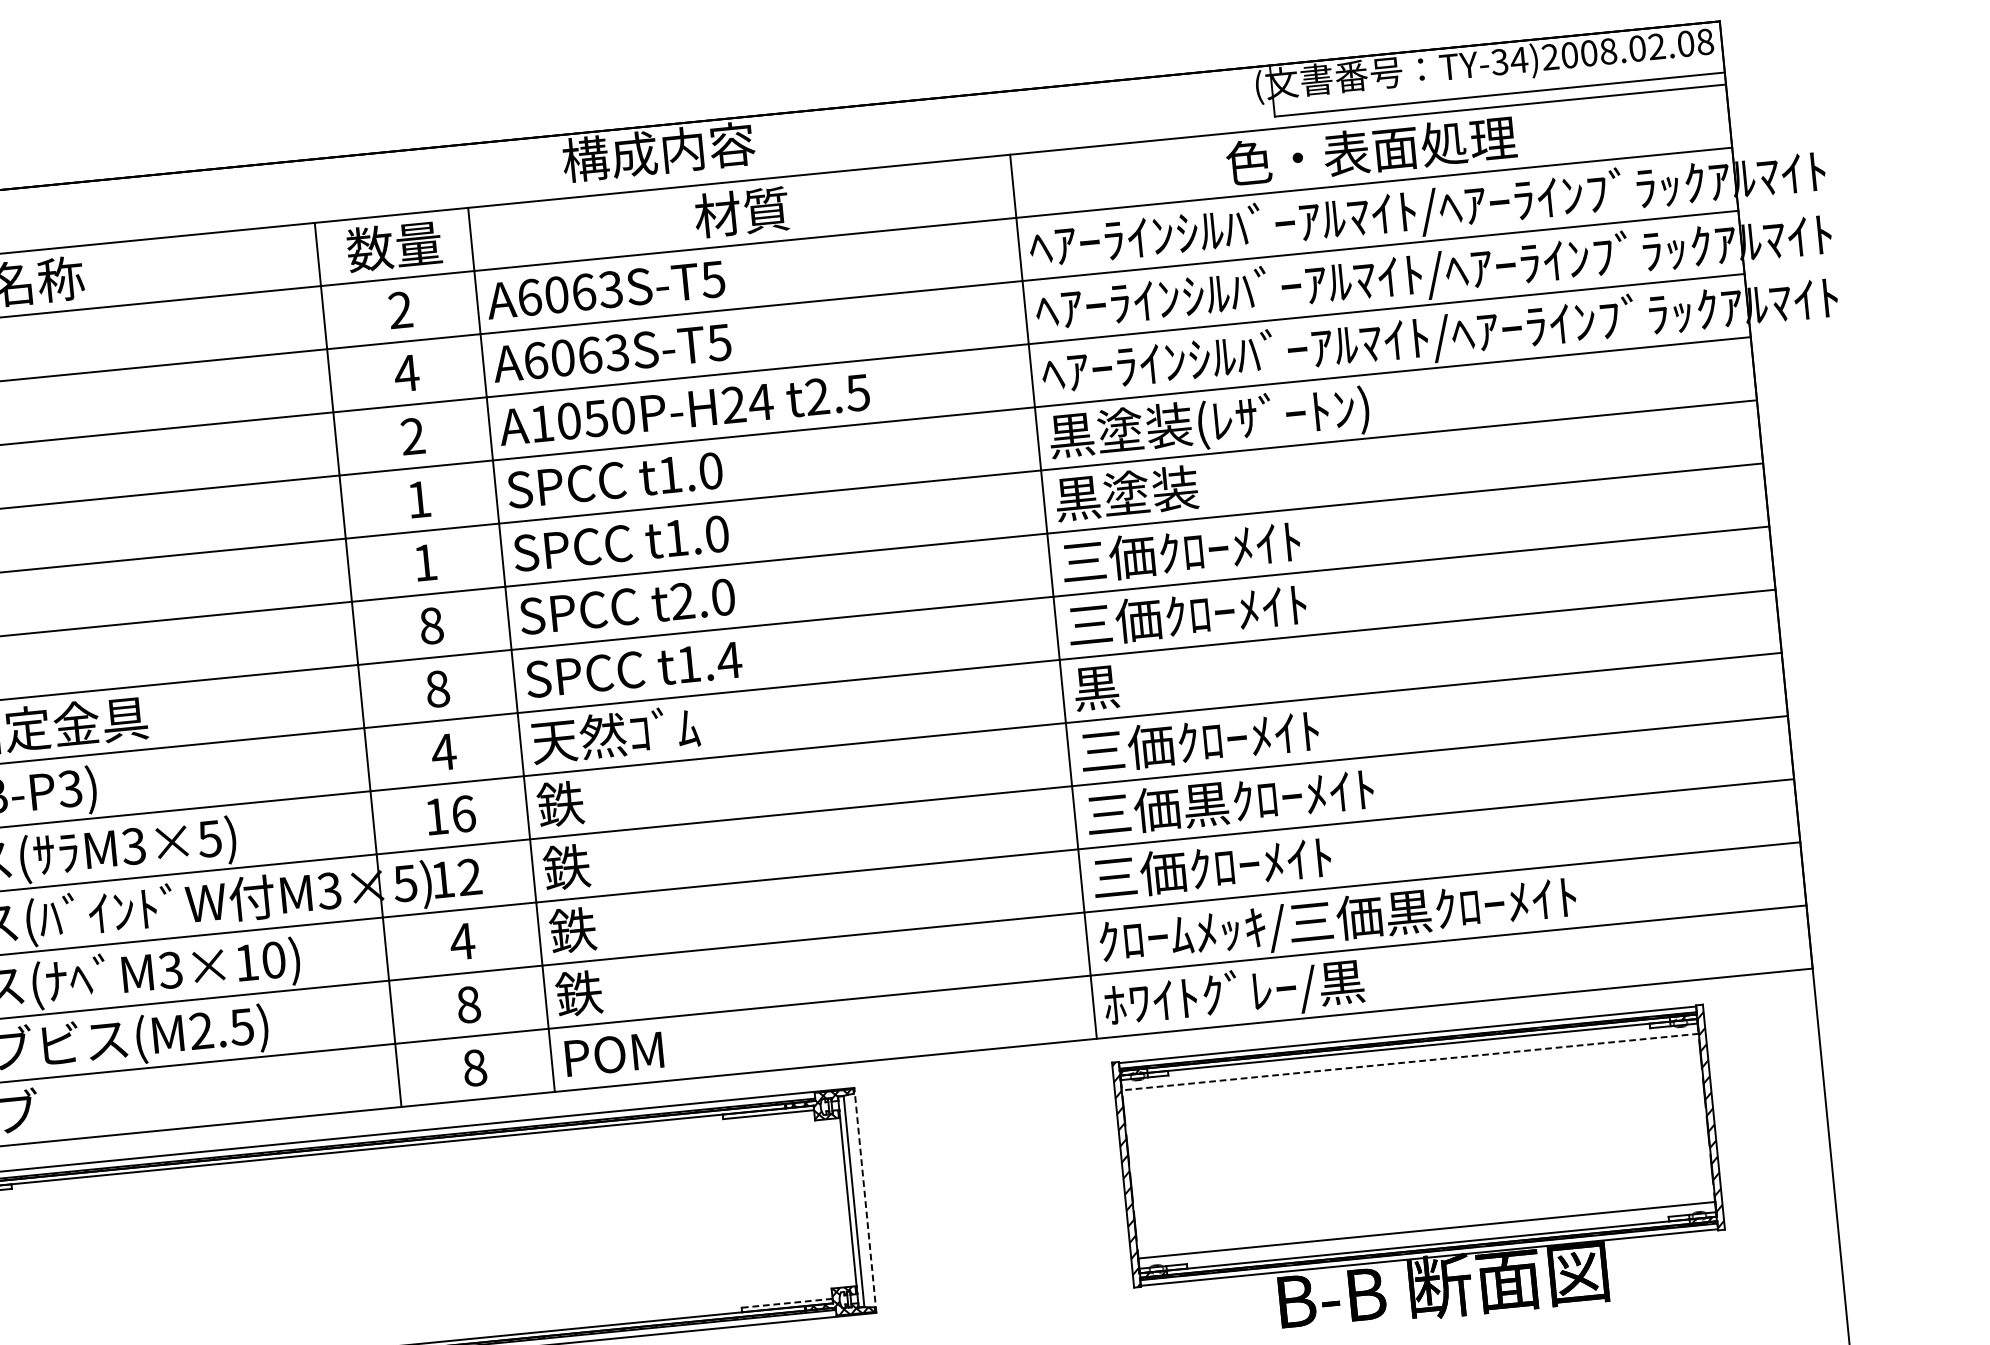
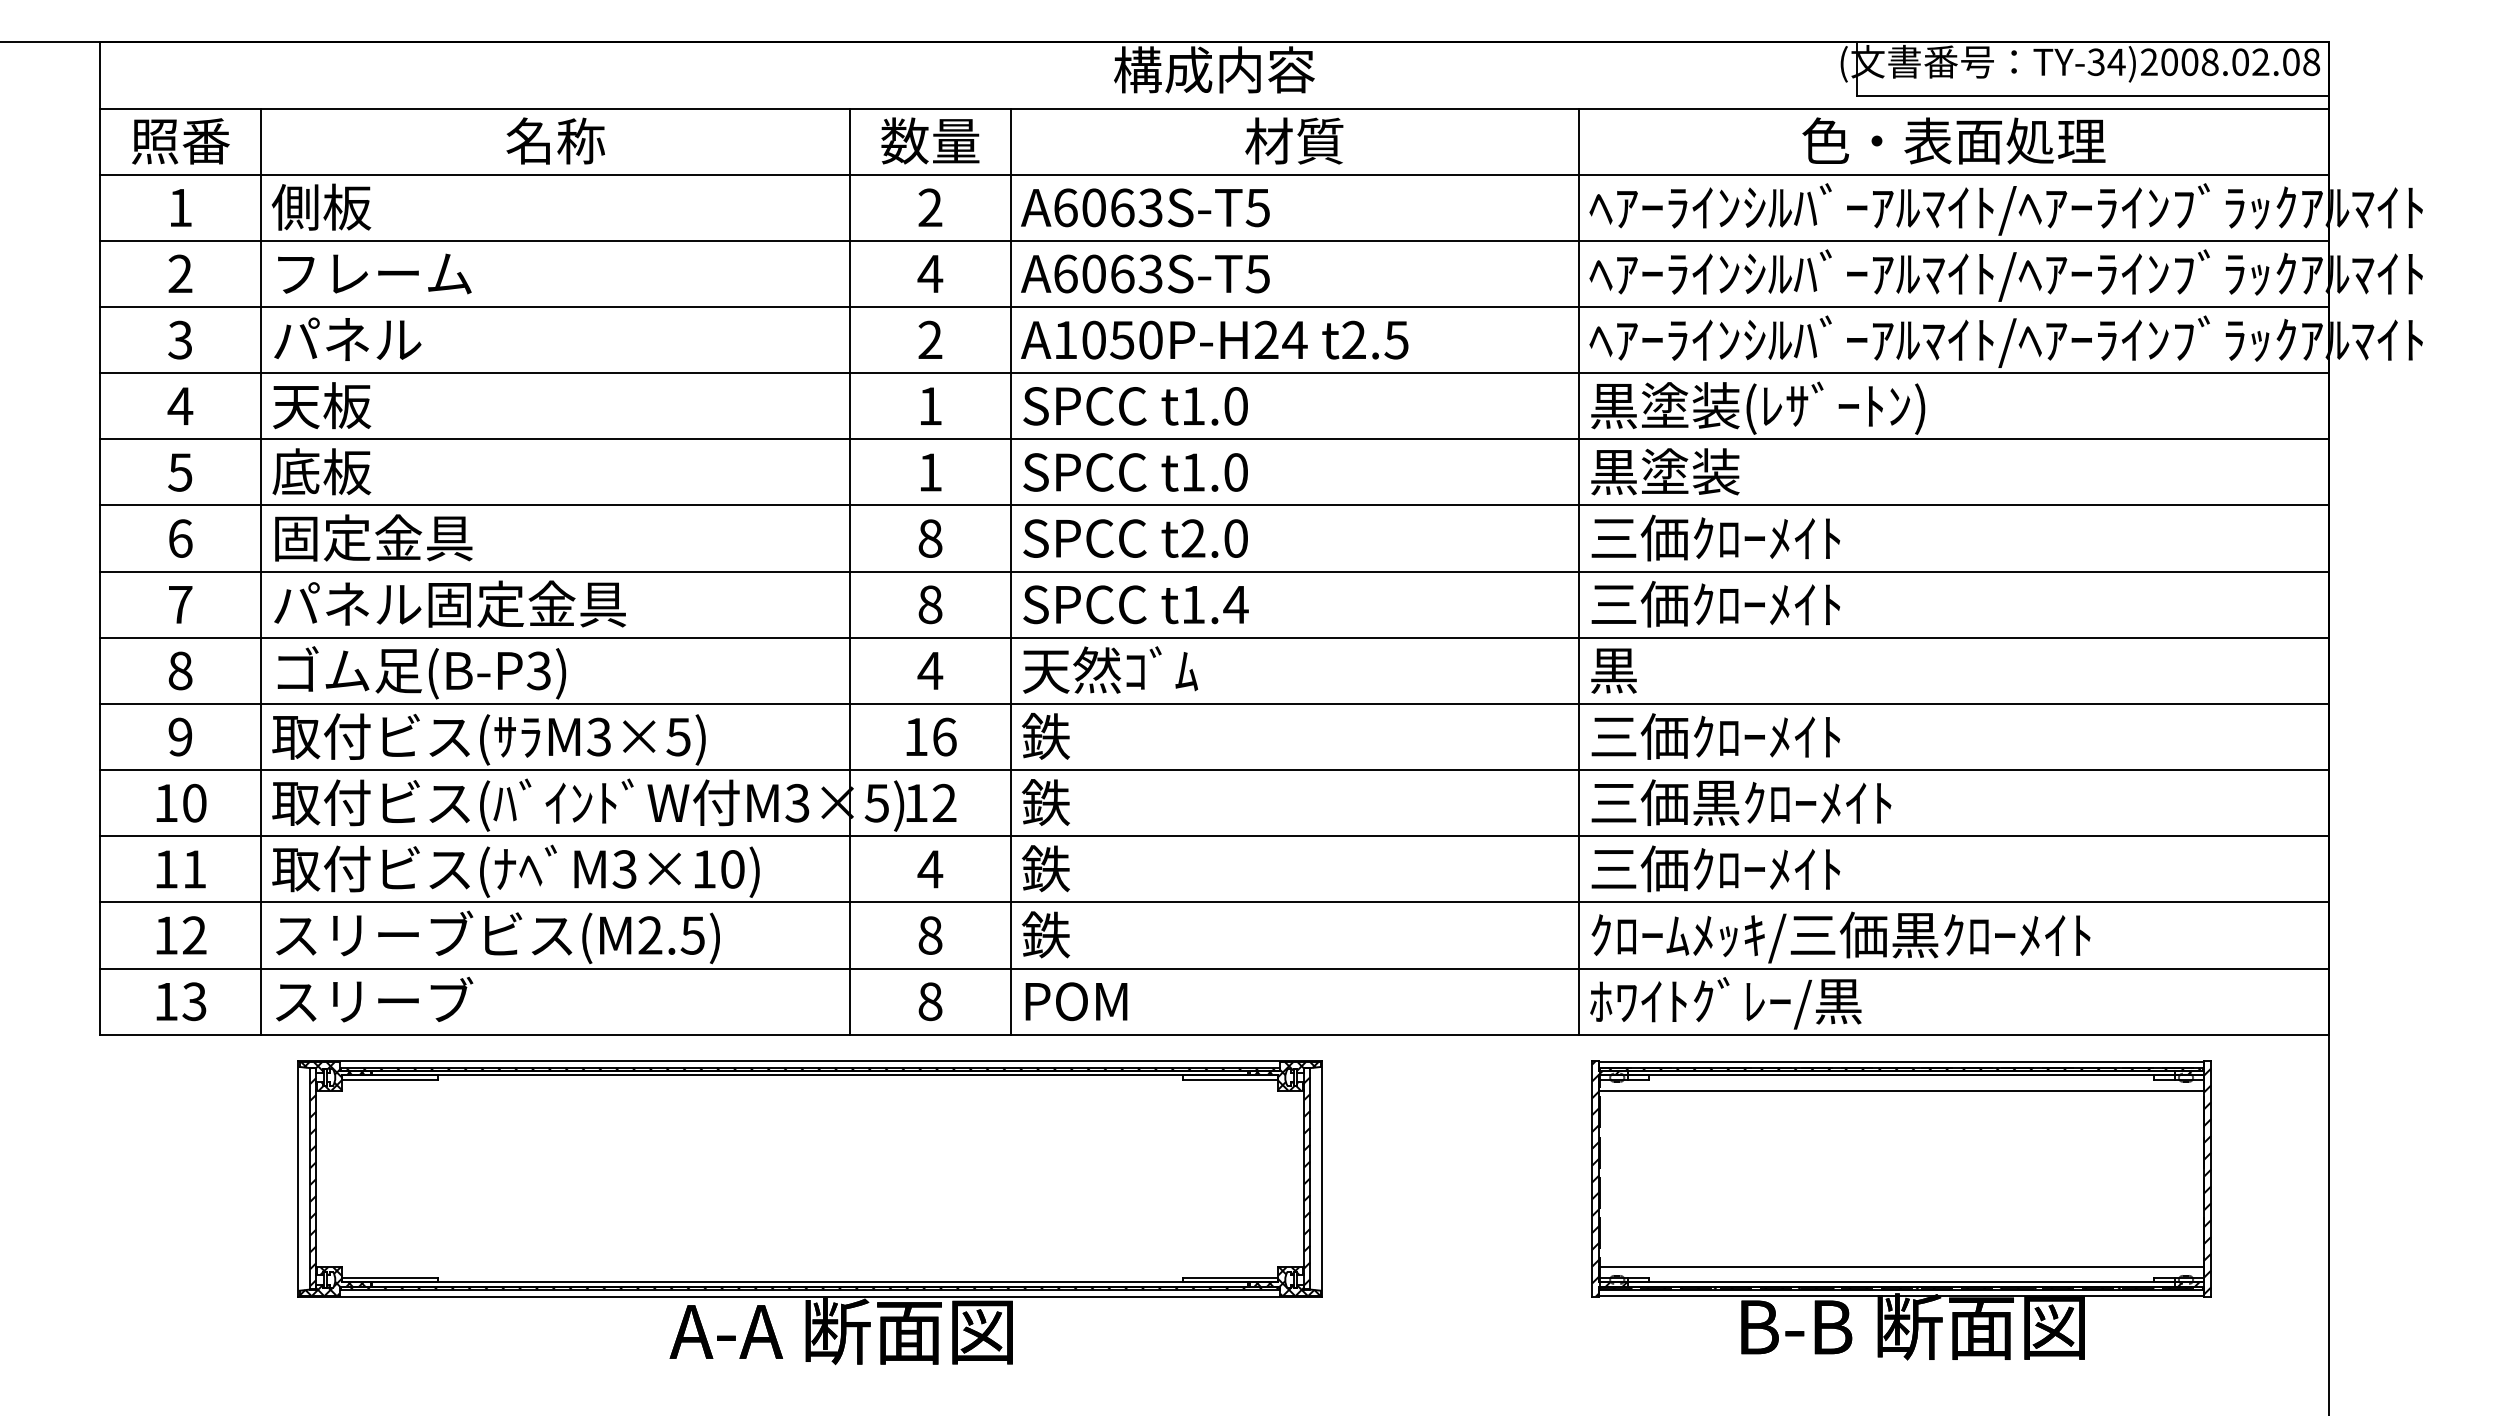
line: (1410, 1061) -> (1901, 1090), dashed -> solid
line: (865, 1200) -> (1322, 1178), dashed -> solid
hatch: (851, 1204) -> (1307, 1181), added
line: (787, 1303) -> (1230, 1277), dashed -> solid

